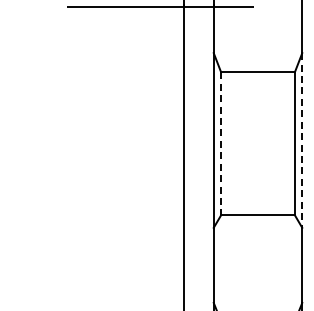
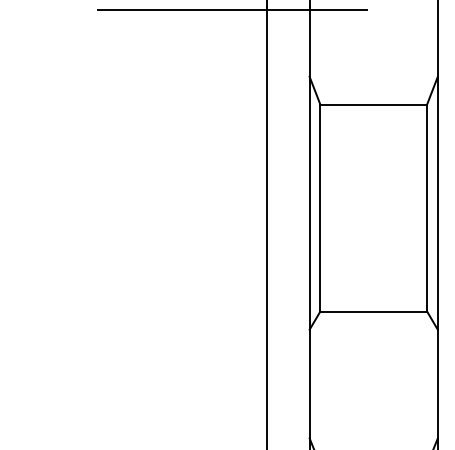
line: (302, 140) -> (438, 203), dashed -> solid
line: (221, 144) -> (320, 209), dashed -> solid

